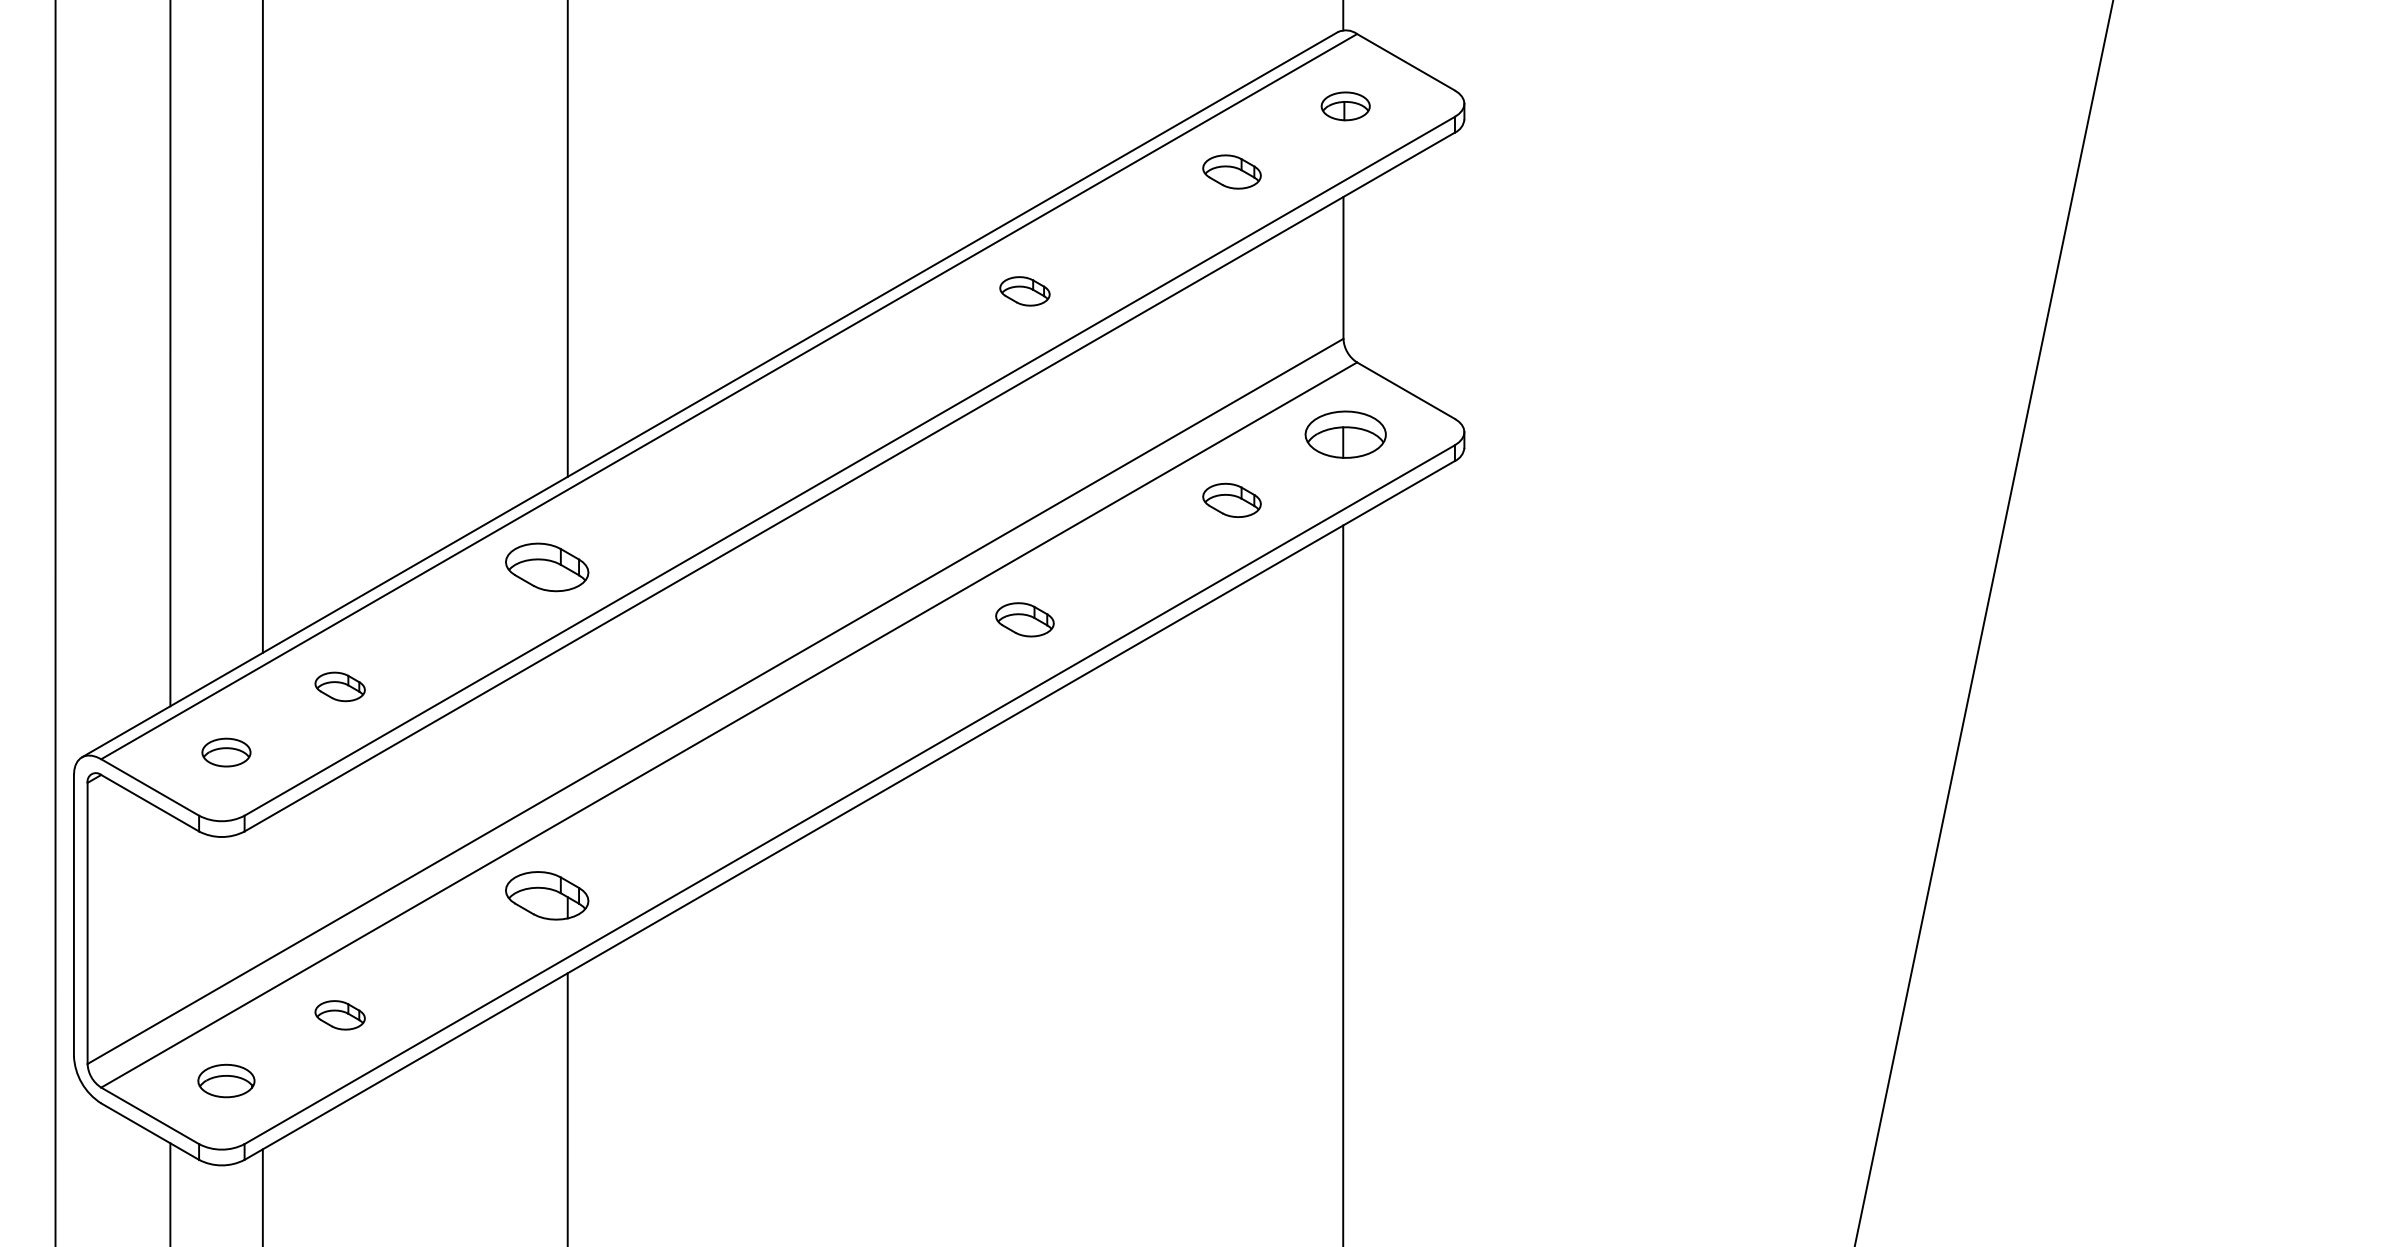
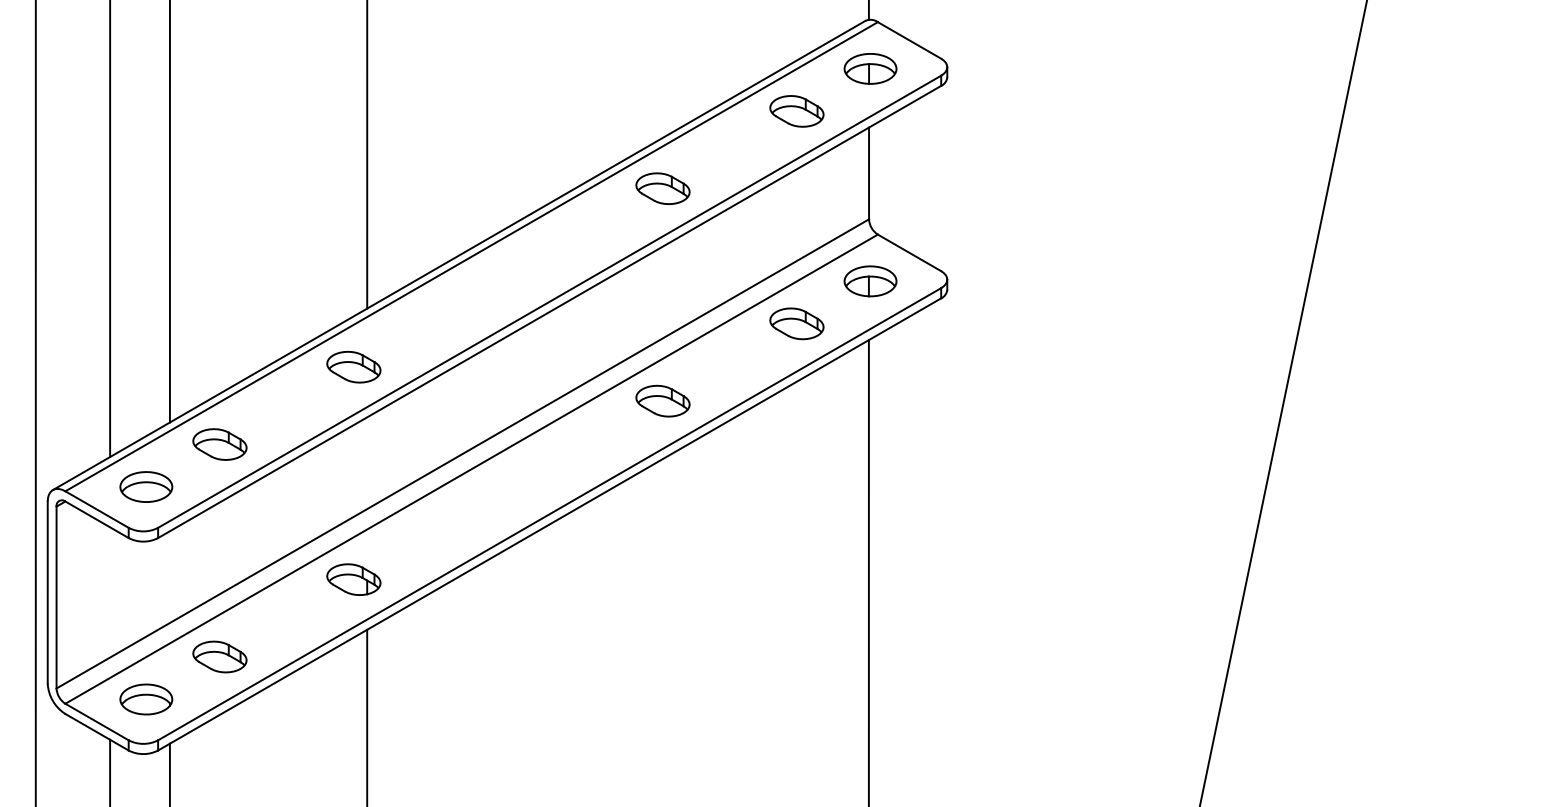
part: (1345, 105) -> (870, 68), size x1.67
part: (1231, 172) -> (796, 111), size x1.43
part: (1024, 291) -> (662, 188), size x1.67
part: (1231, 499) -> (796, 323), size x1.43
part: (1024, 618) -> (662, 400), size x1.43
part: (339, 686) -> (219, 444), size x1.67
part: (226, 751) -> (146, 486), size x1.67
part: (339, 1014) -> (219, 656), size x1.67
part: (226, 1081) -> (146, 699), size x1.43

